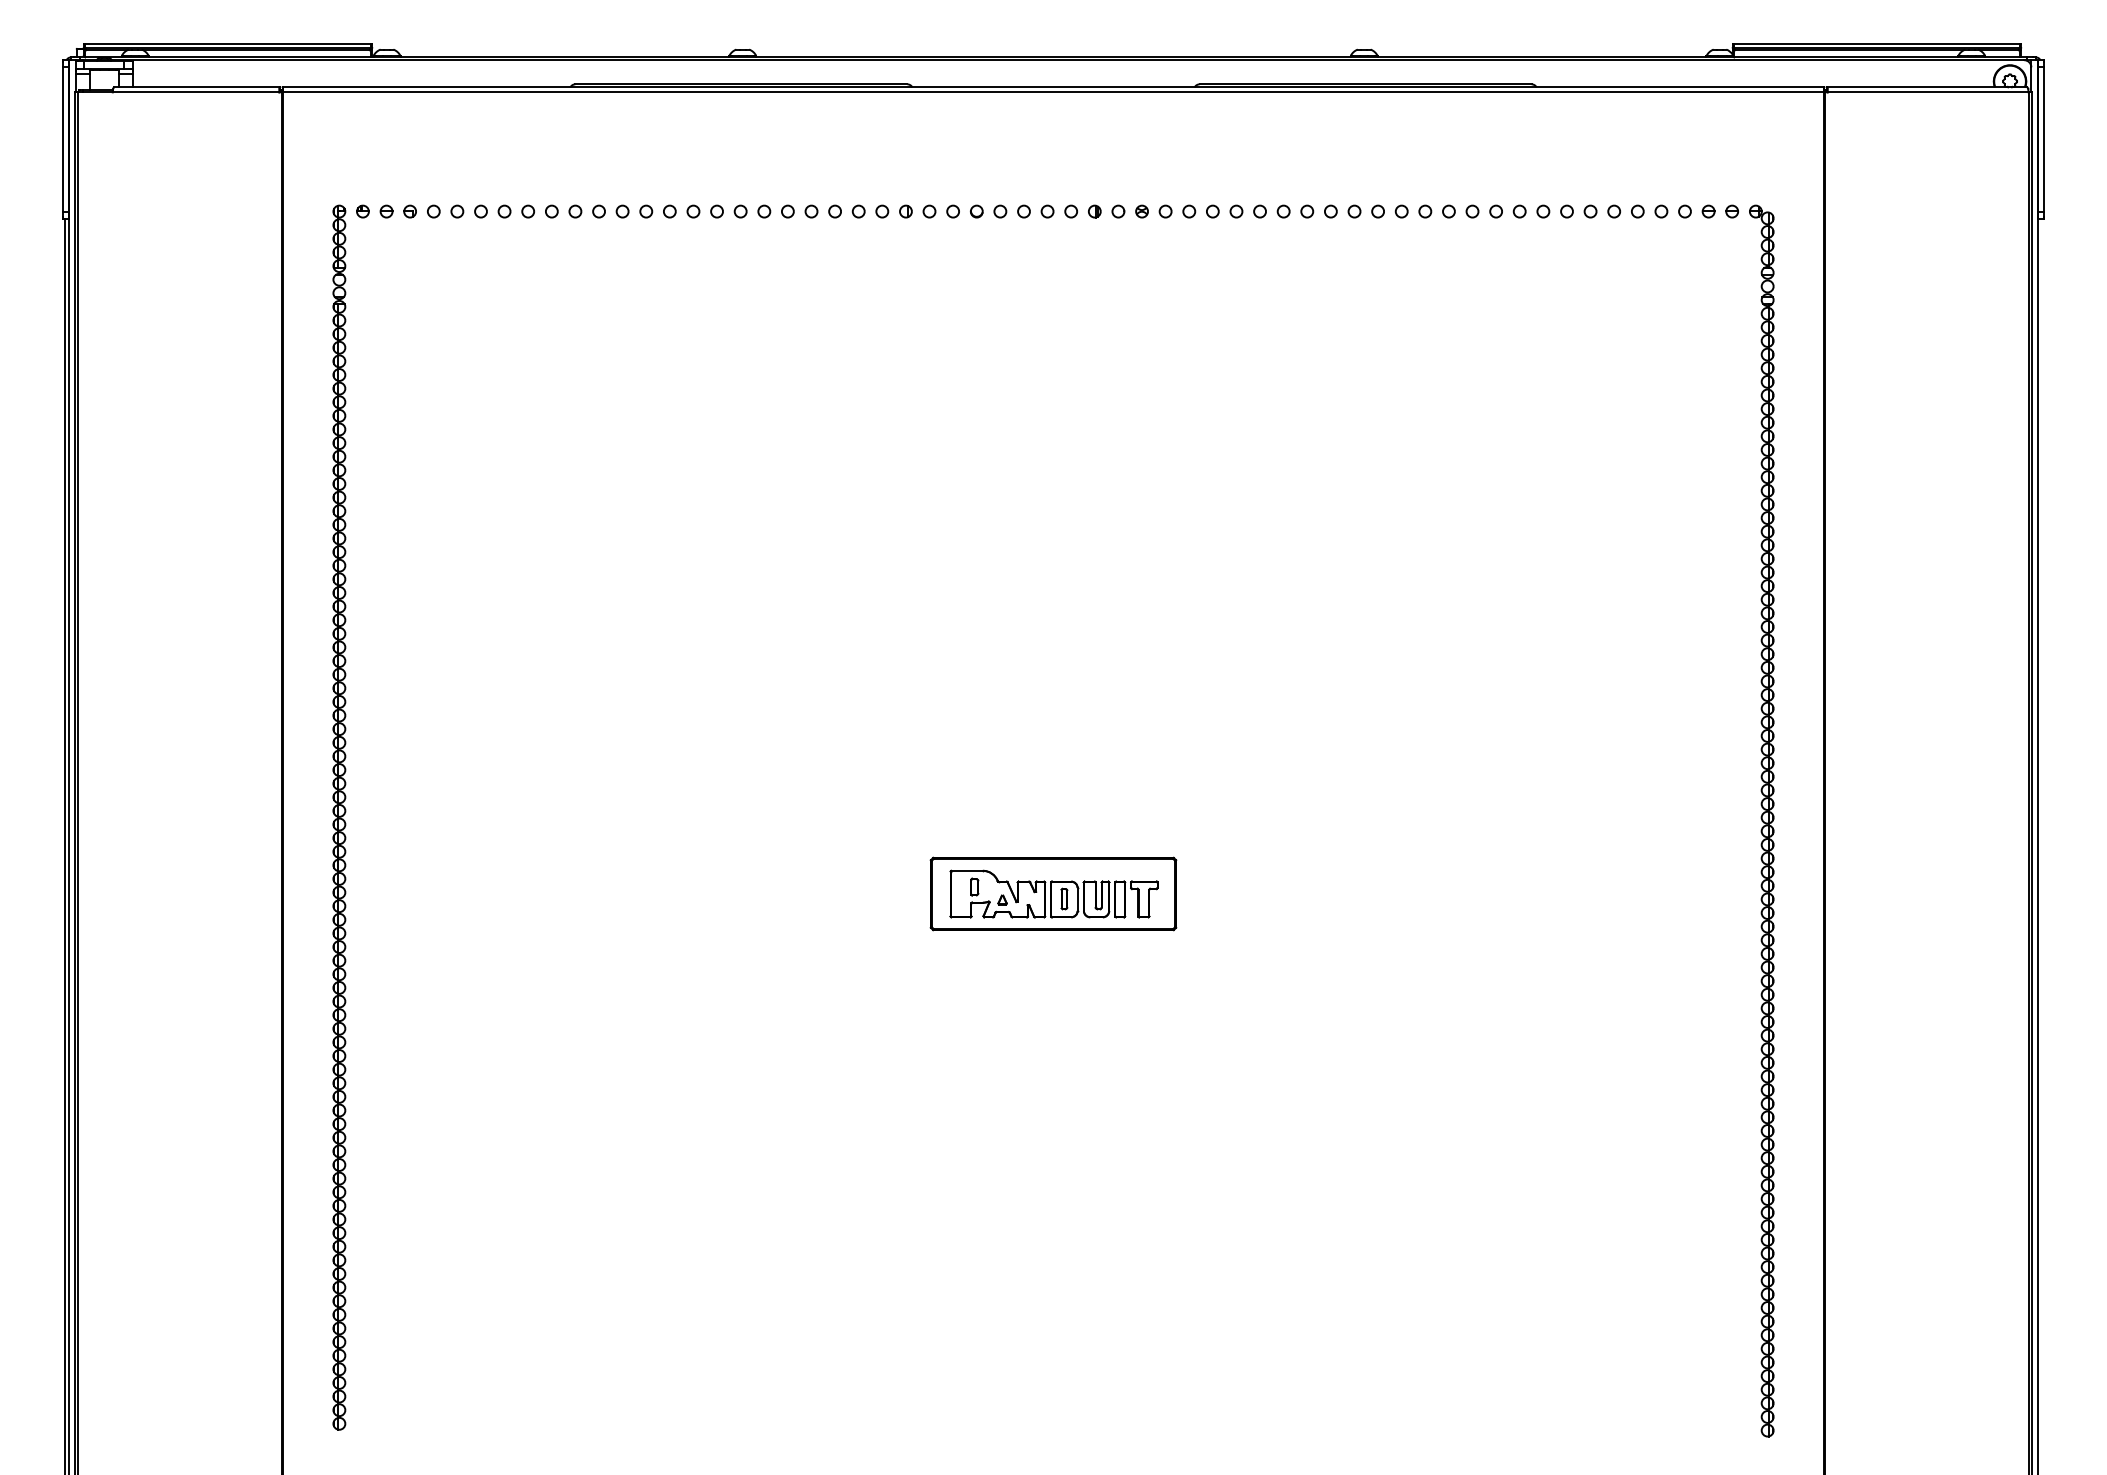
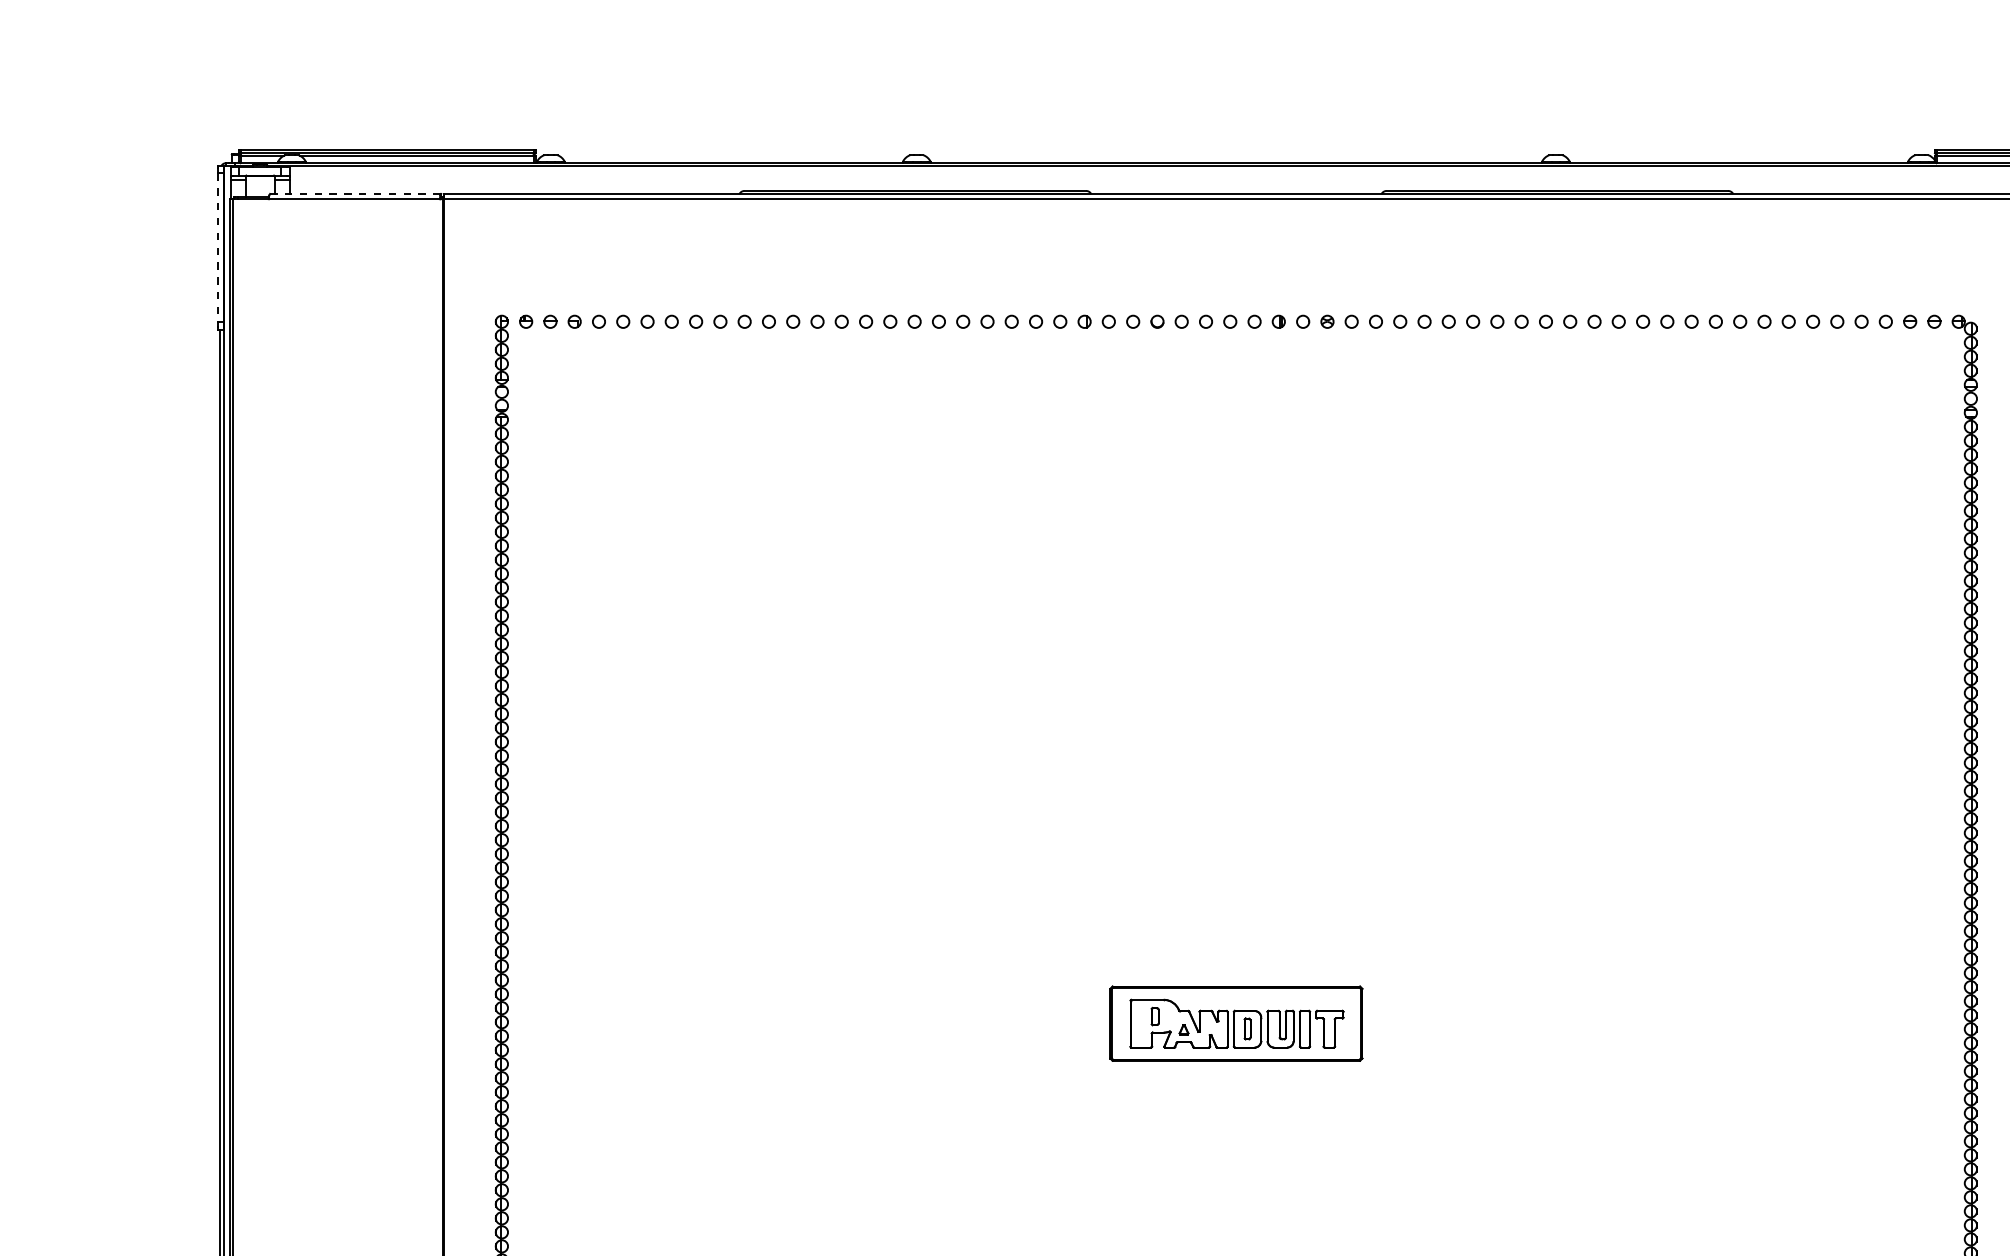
line: (197, 87) -> (355, 194), solid -> dashed
line: (63, 140) -> (218, 248), solid -> dashed

